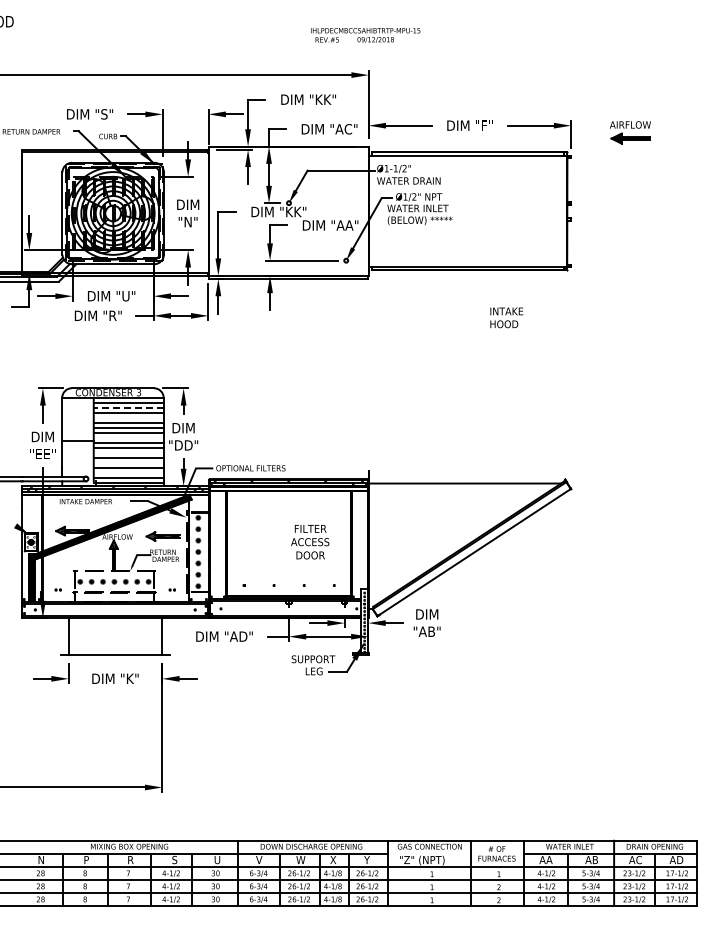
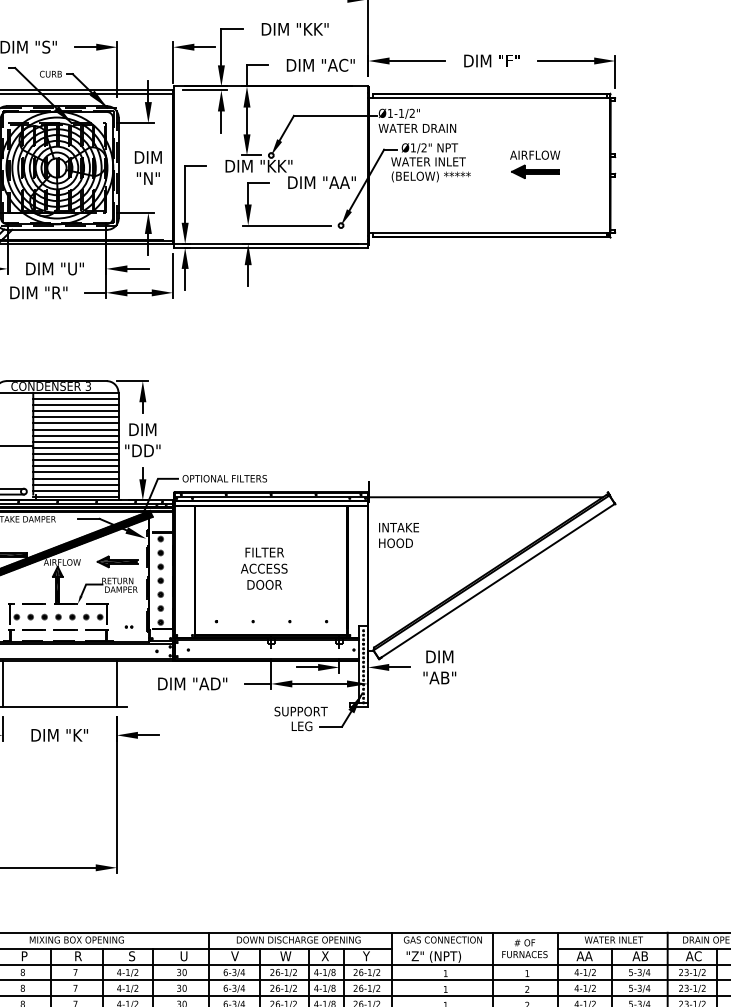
part: (630, 132) -> (535, 164), moved
text: (506, 317) -> (398, 535), moved
line: (128, 407) -> (75, 404), dashed -> solid
line: (128, 417) -> (75, 416), added
line: (128, 438) -> (75, 442), added
line: (128, 453) -> (75, 460), added
line: (128, 463) -> (75, 472), added
line: (128, 473) -> (75, 485), added
text: (310, 542) -> (264, 569), moved

